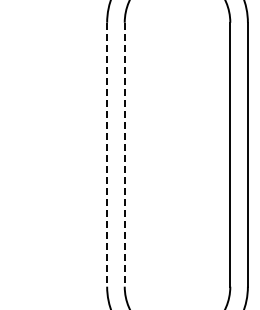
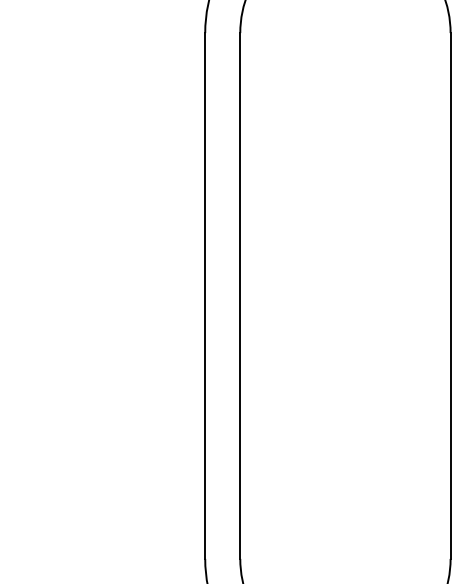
line: (107, 154) -> (205, 295), dashed -> solid
line: (124, 154) -> (239, 295), dashed -> solid

